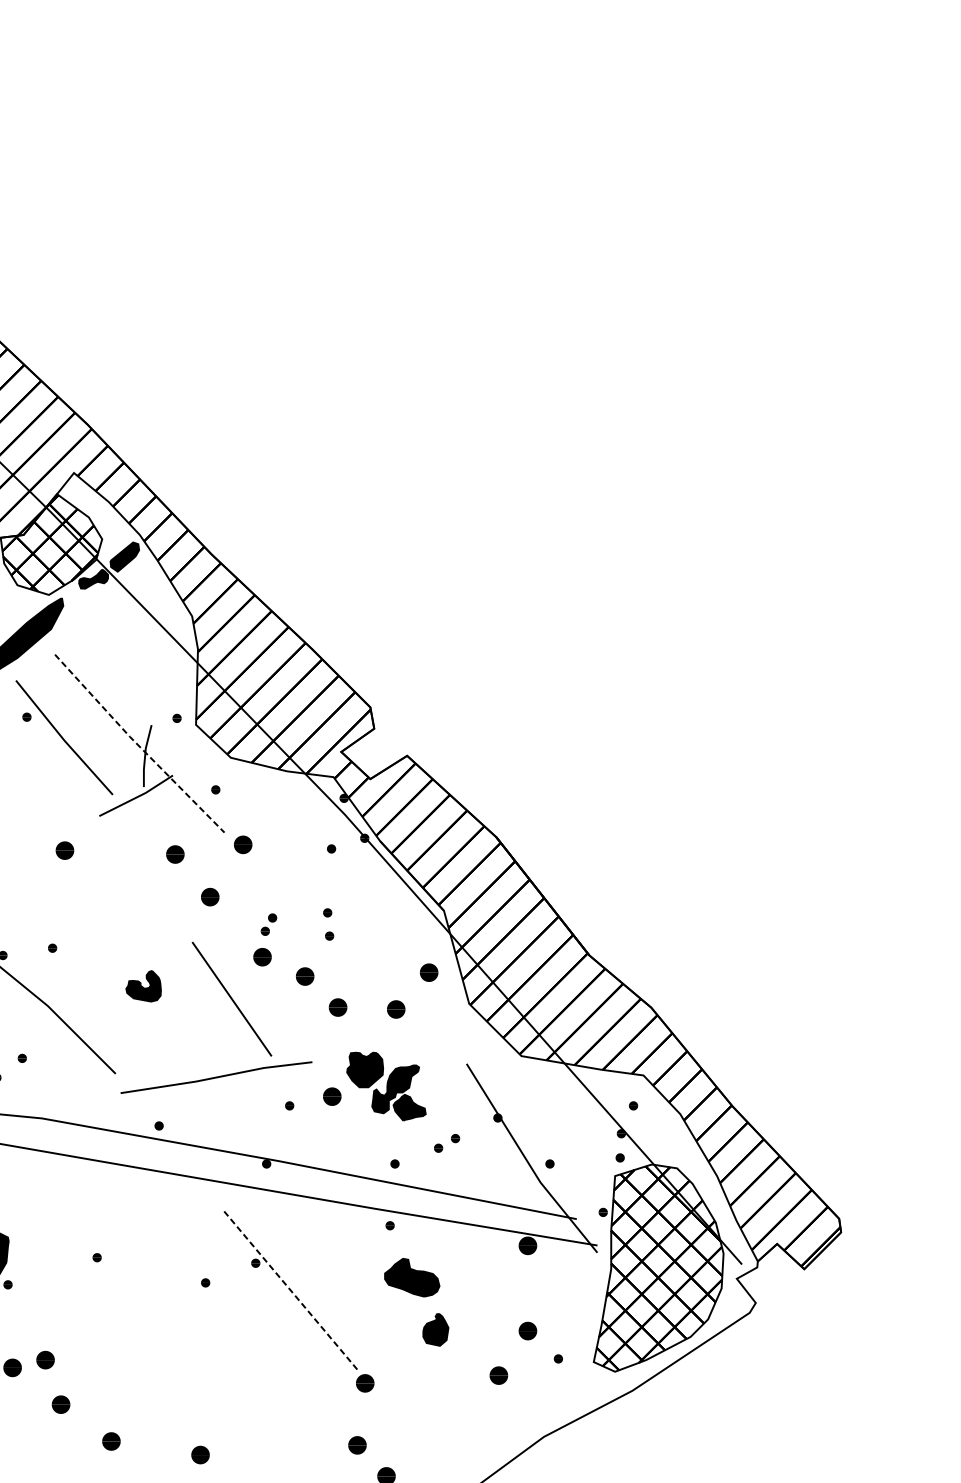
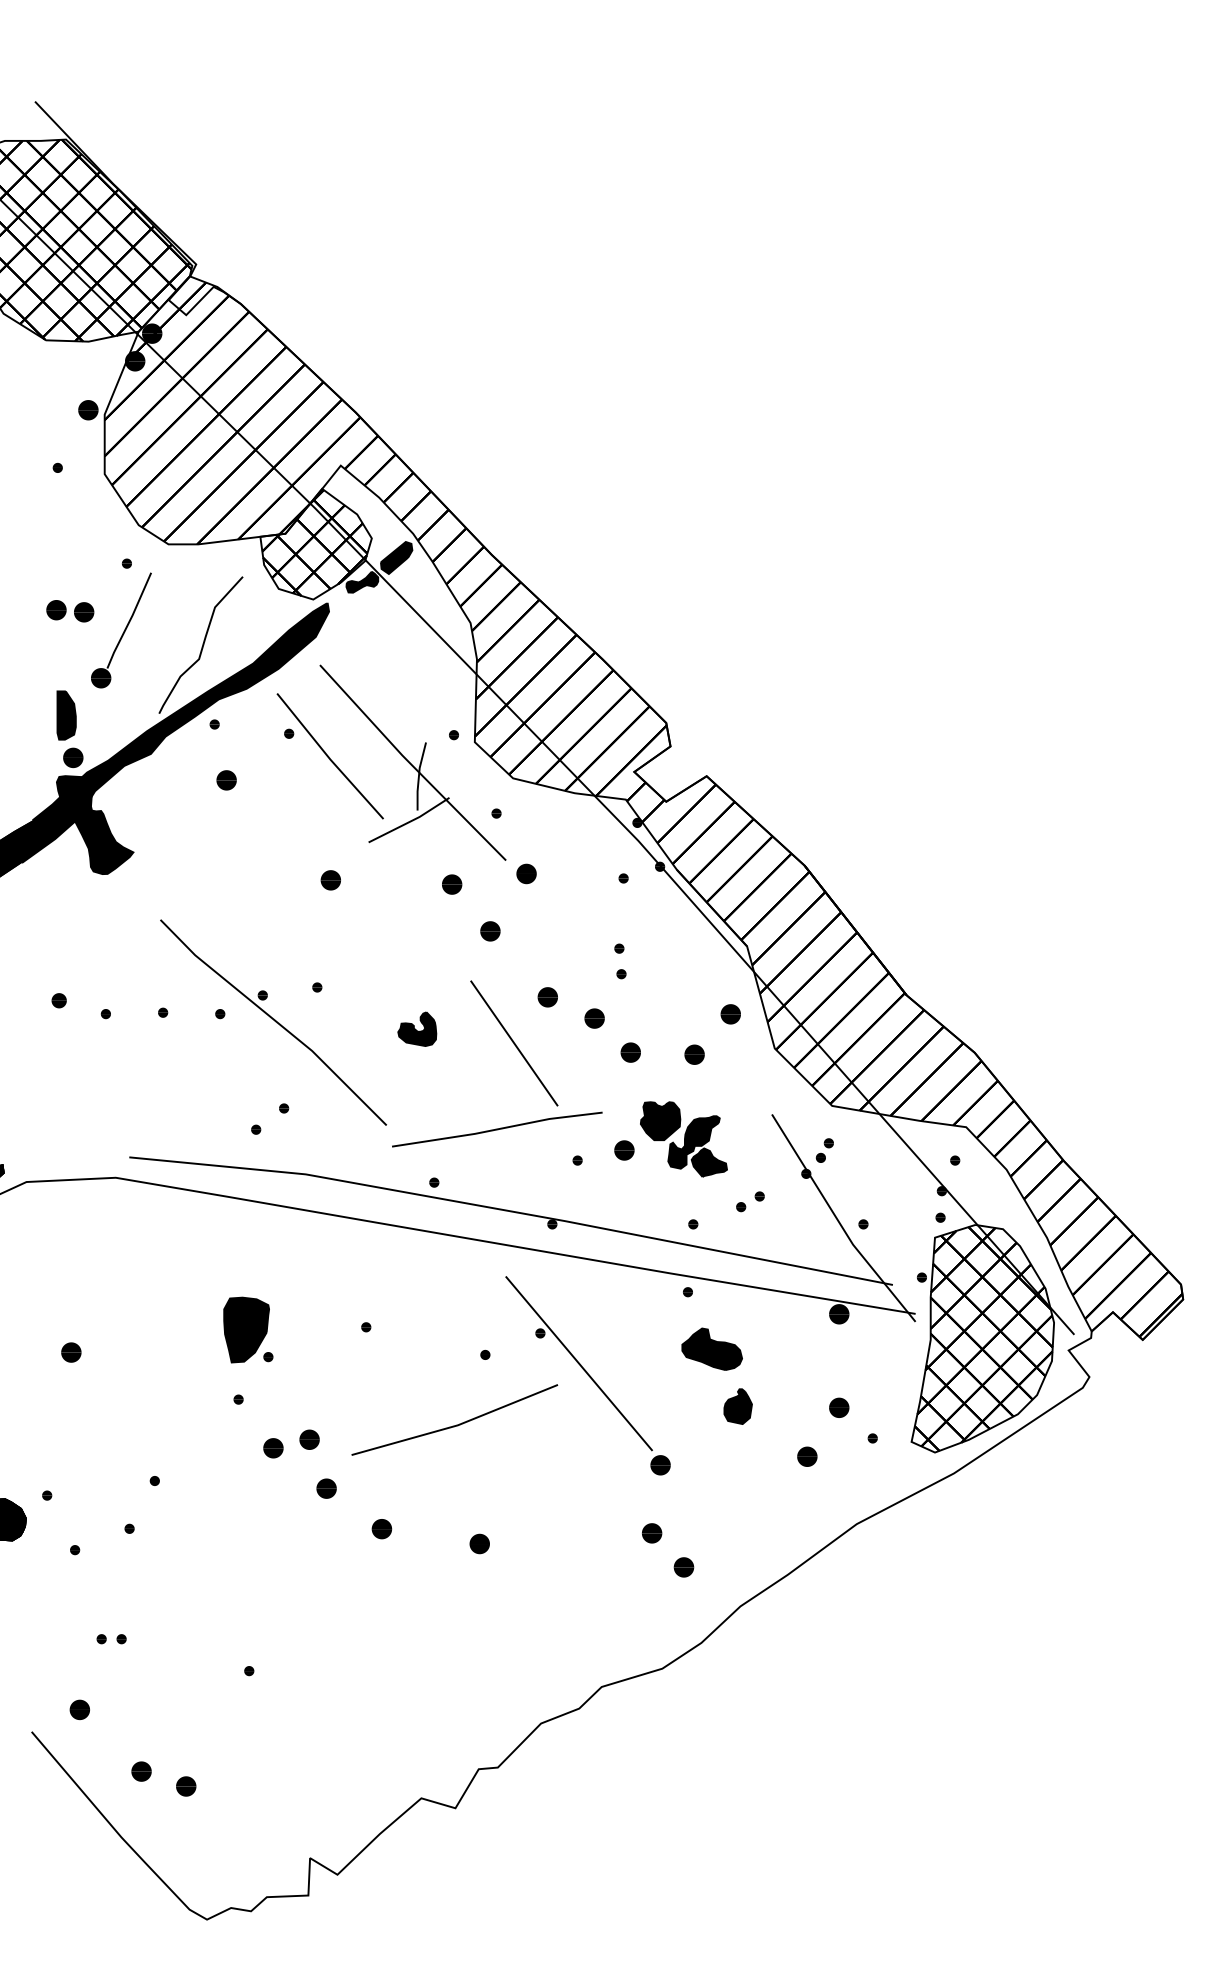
line: (137, 745) -> (410, 764), dashed -> solid
part: (268, 924) -> (824, 1150), moved
line: (291, 1290) -> (579, 1363), dashed -> solid
line: (179, 1346) -> (456, 1424), added

